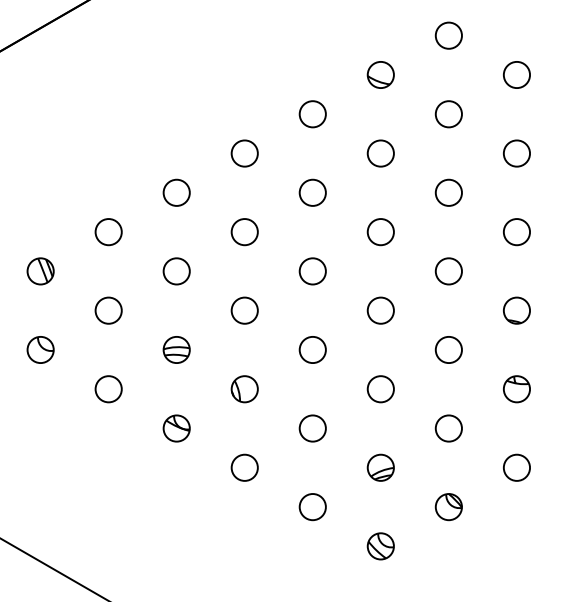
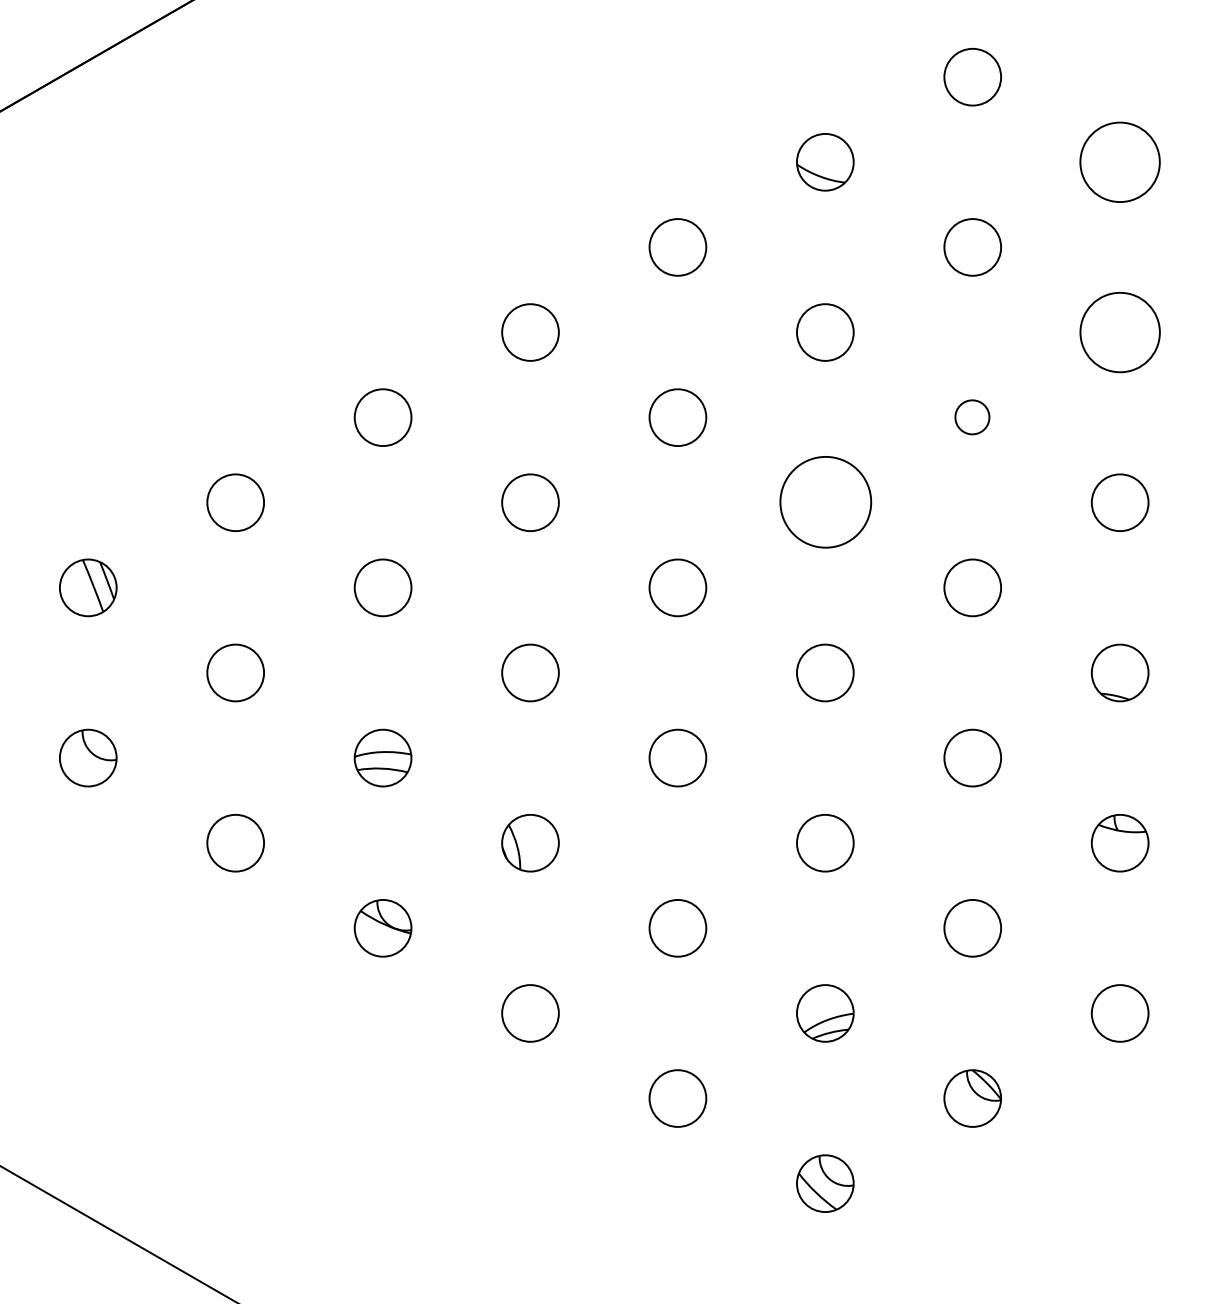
circle: (516, 74) -> (1119, 161), size x1.4
circle: (516, 153) -> (1119, 332), size x1.4
circle: (448, 192) -> (971, 416), size x0.6
circle: (380, 232) -> (824, 503), size x1.6

